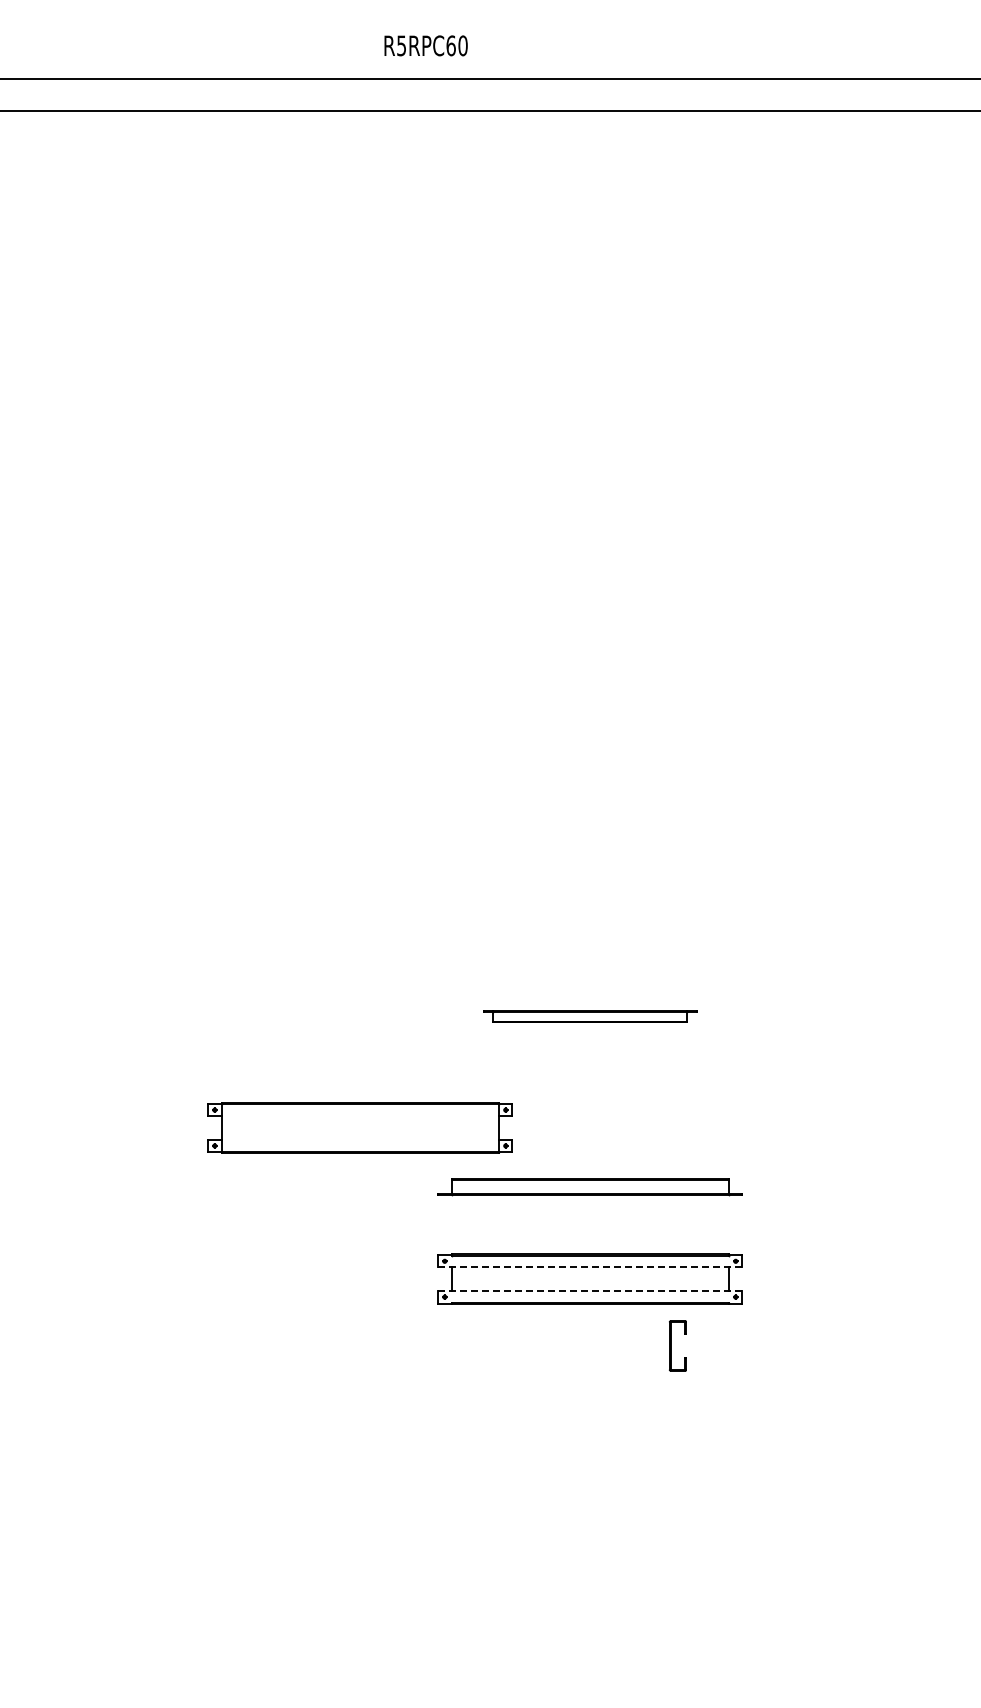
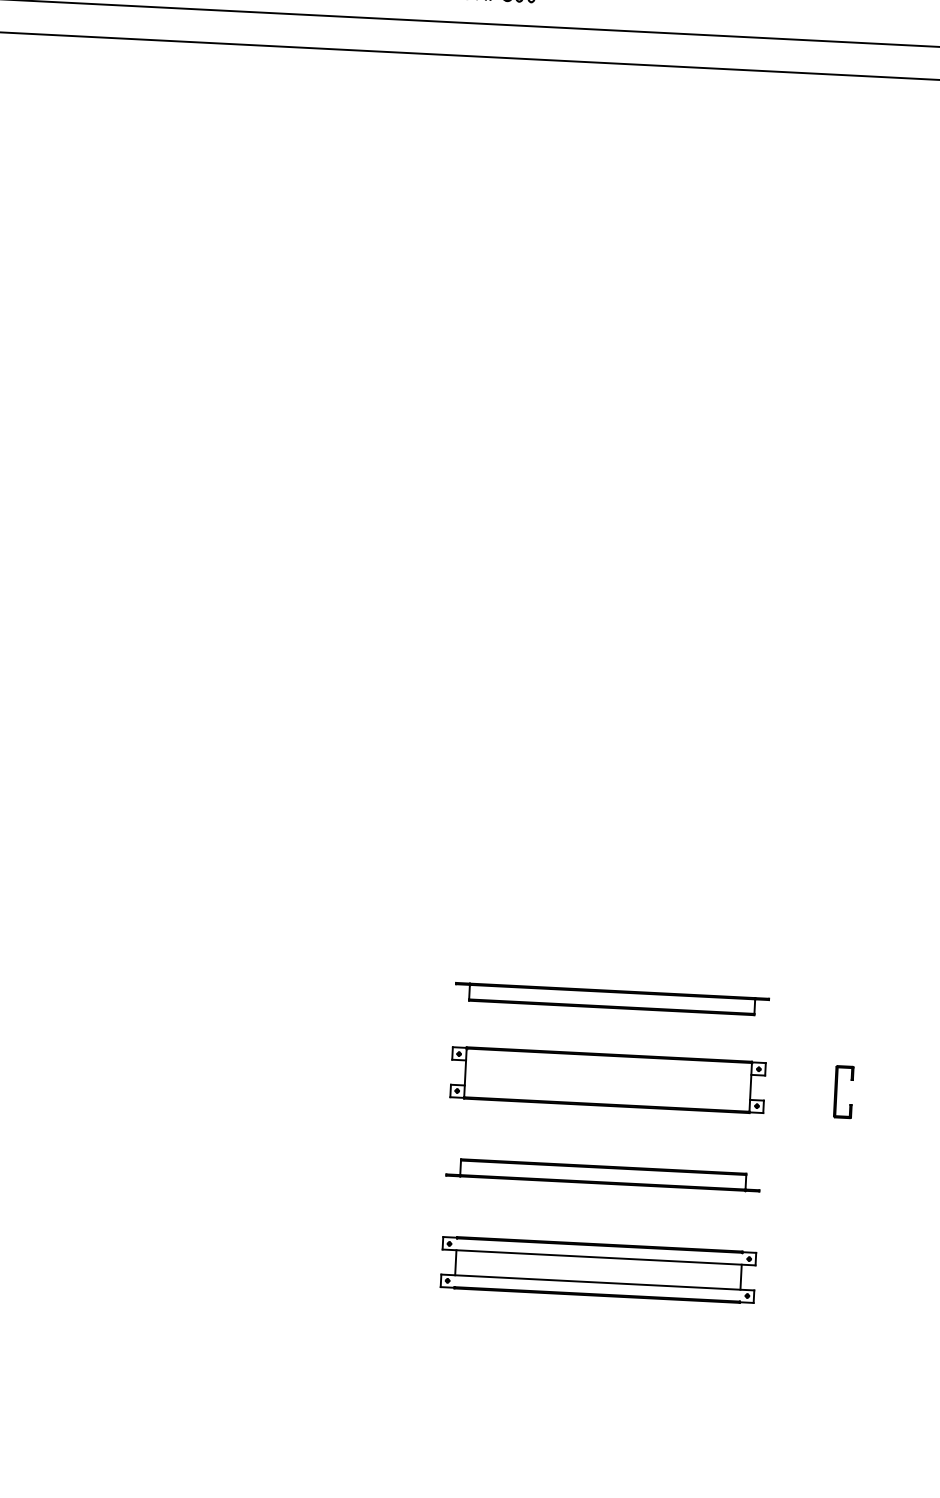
part: (589, 1016) -> (611, 999), size x1.43
part: (359, 1127) -> (607, 1079), moved
line: (590, 1267) -> (599, 1257), dashed -> solid
line: (590, 1291) -> (598, 1282), dashed -> solid
part: (677, 1345) -> (843, 1091), moved

